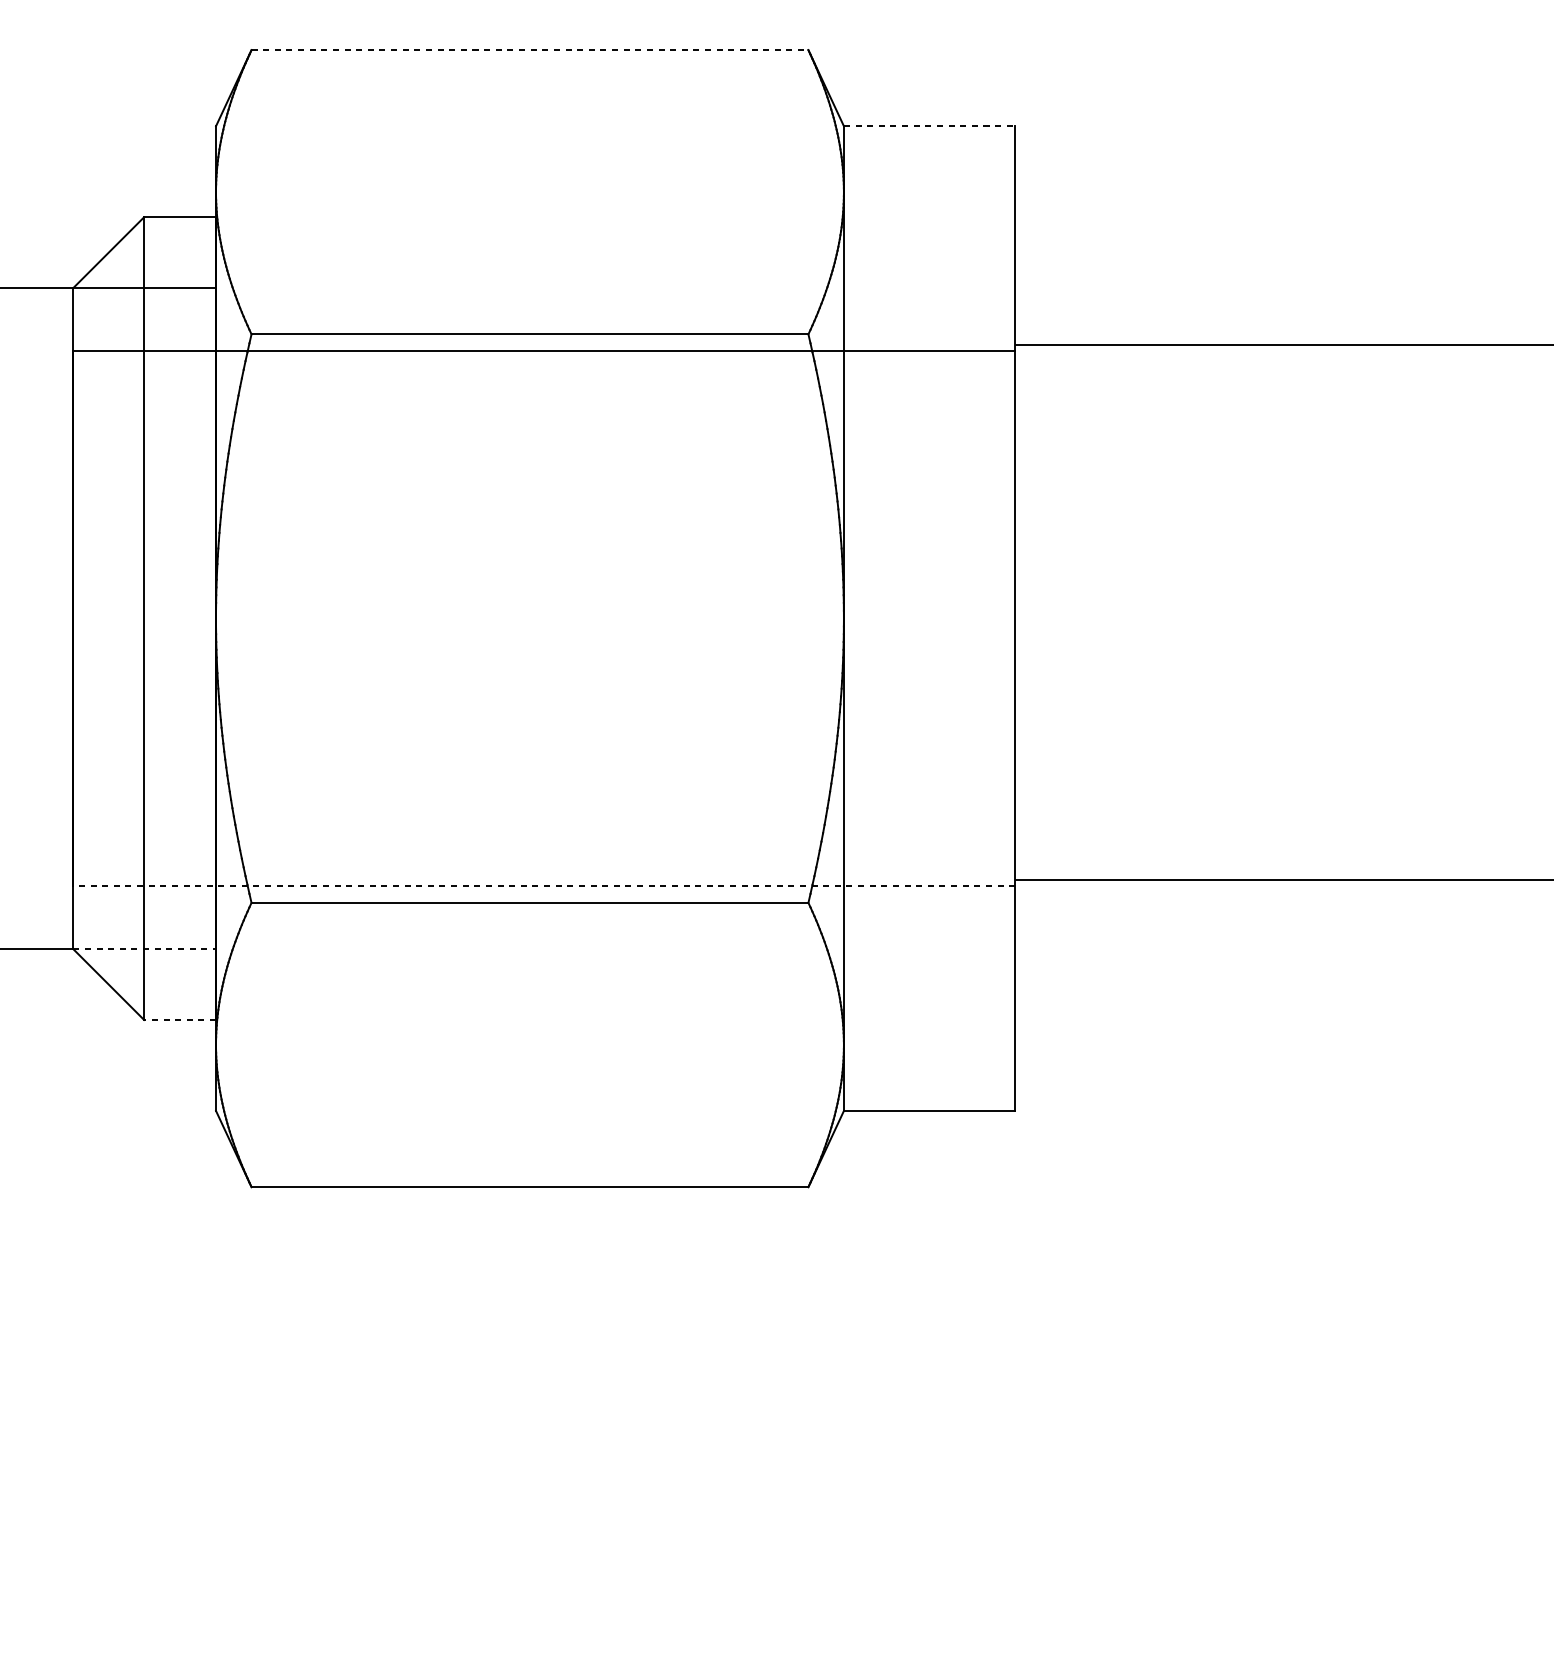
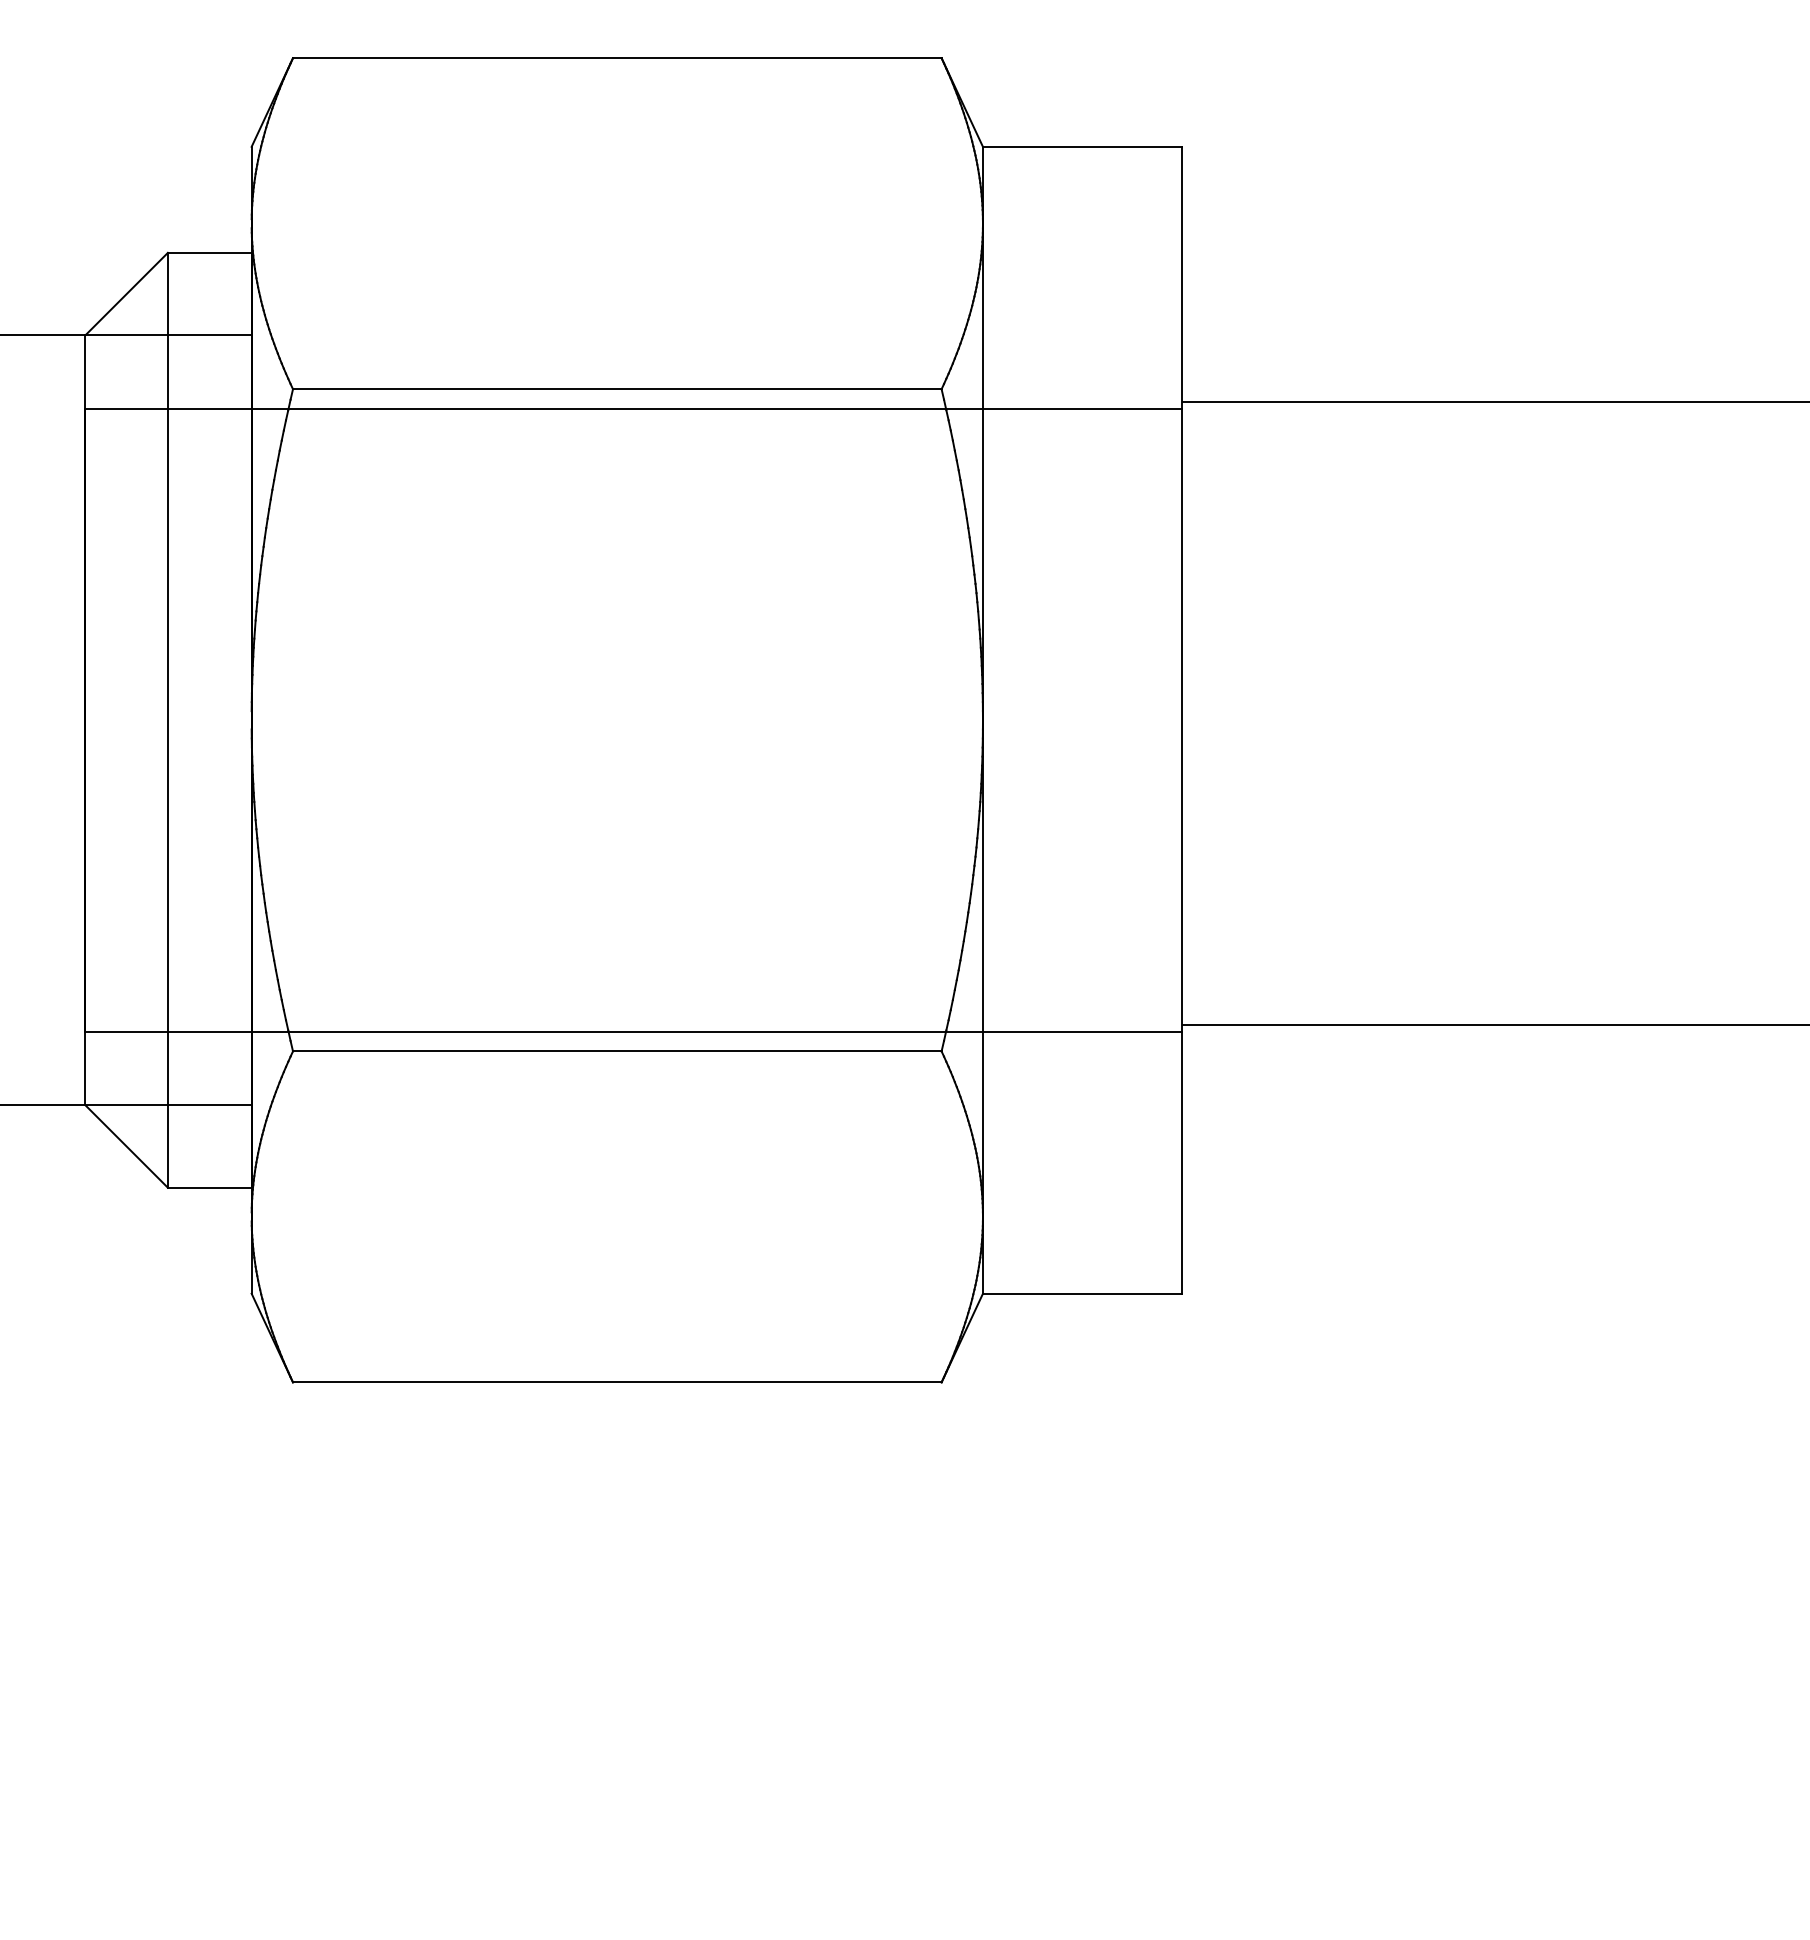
line: (530, 50) -> (617, 58), dashed -> solid
line: (929, 125) -> (1082, 146), dashed -> solid
line: (543, 885) -> (633, 1031), dashed -> solid
line: (145, 949) -> (169, 1105), dashed -> solid
line: (179, 1019) -> (209, 1187), dashed -> solid

